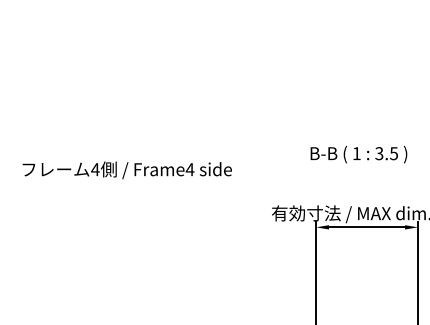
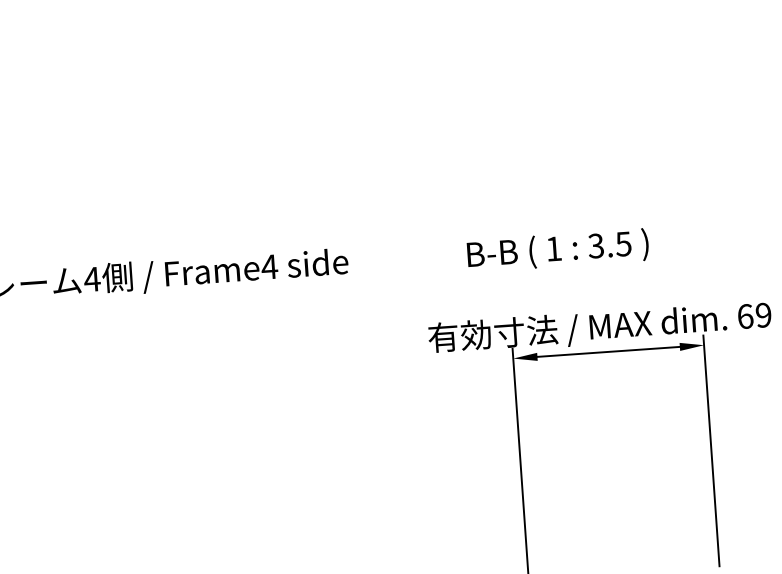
text: (358, 154) -> (557, 250), moved

